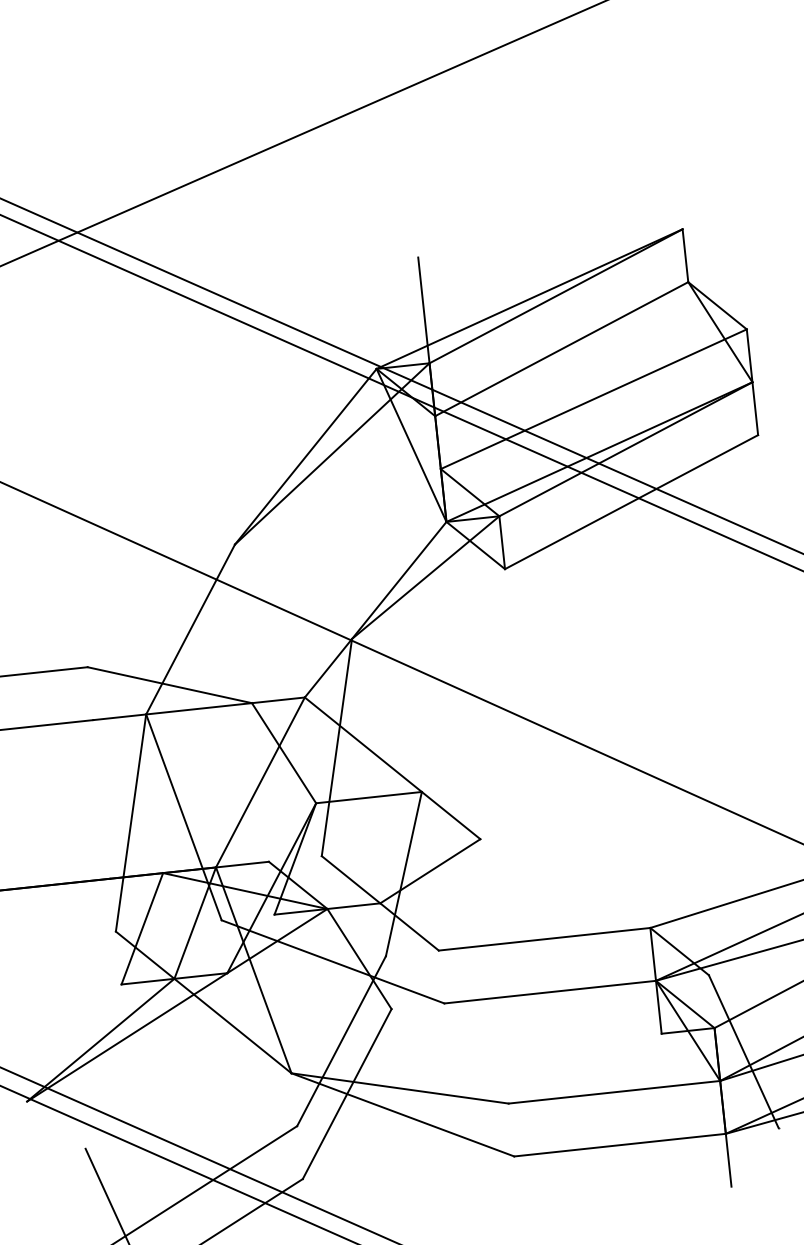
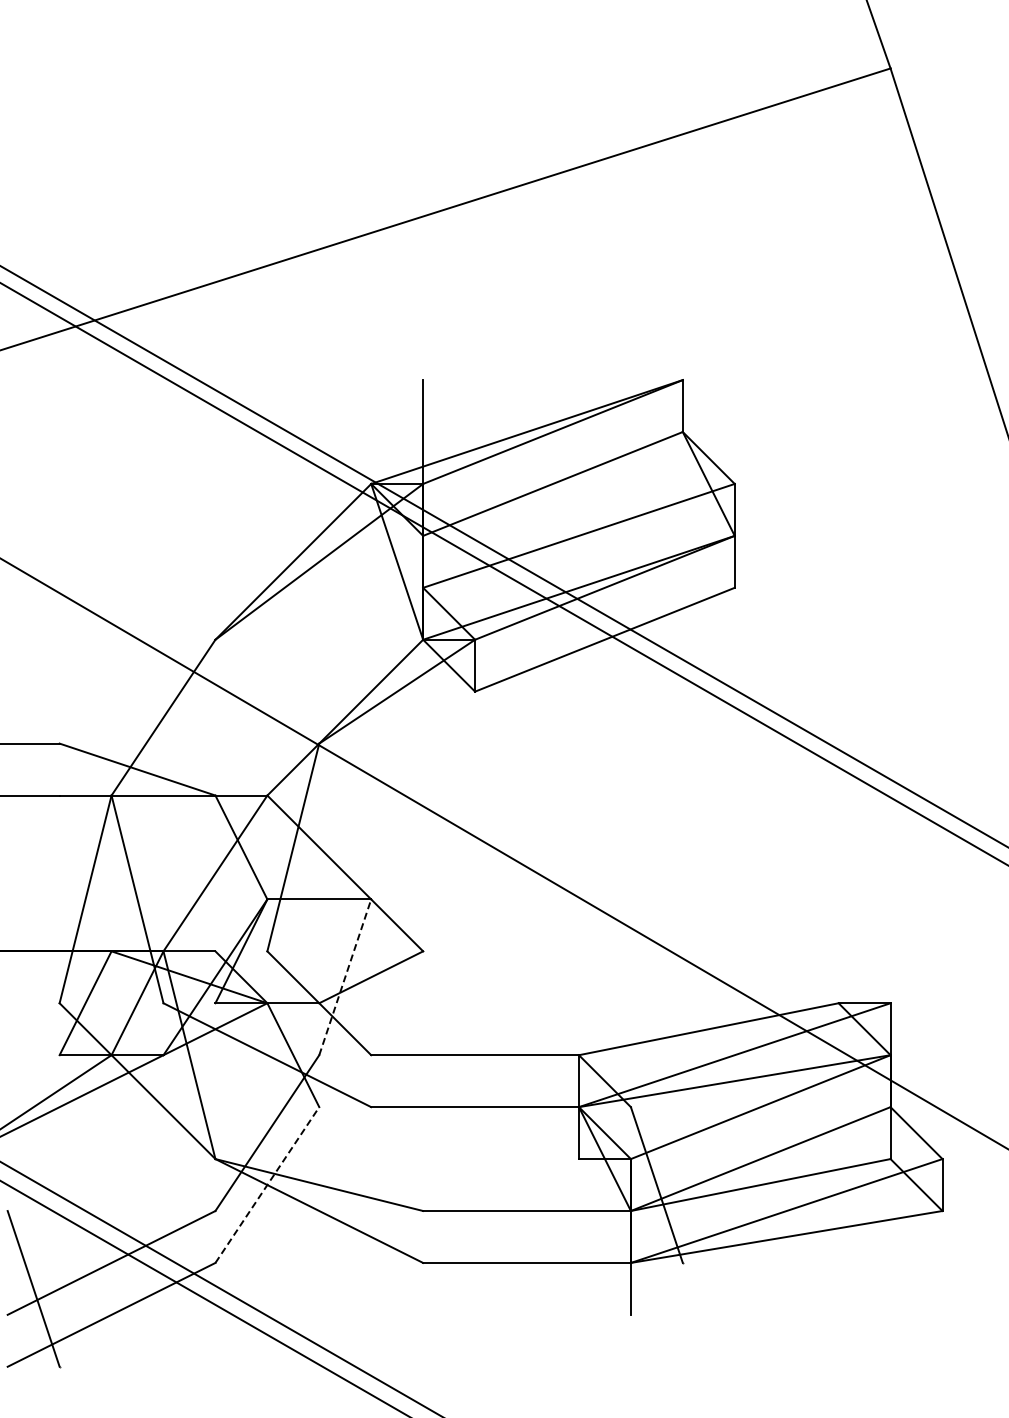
line: (404, 873) -> (345, 976), solid -> dashed
line: (347, 1094) -> (267, 1185), solid -> dashed

